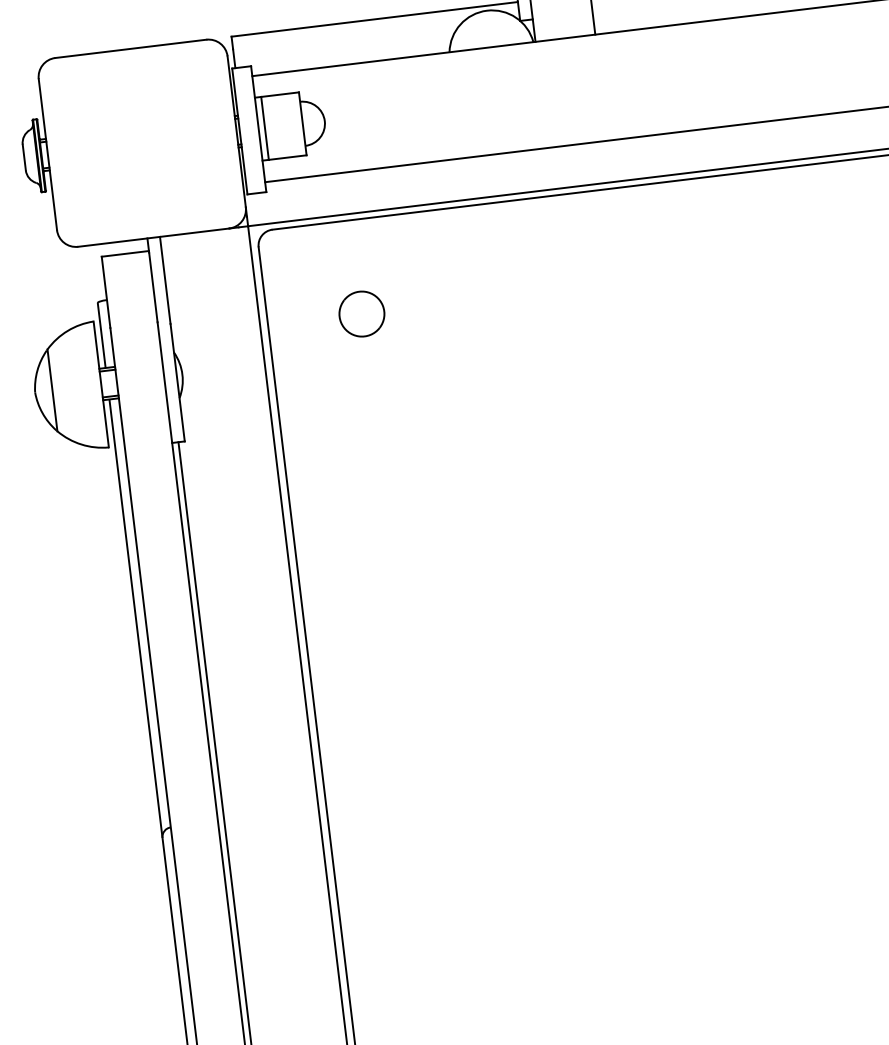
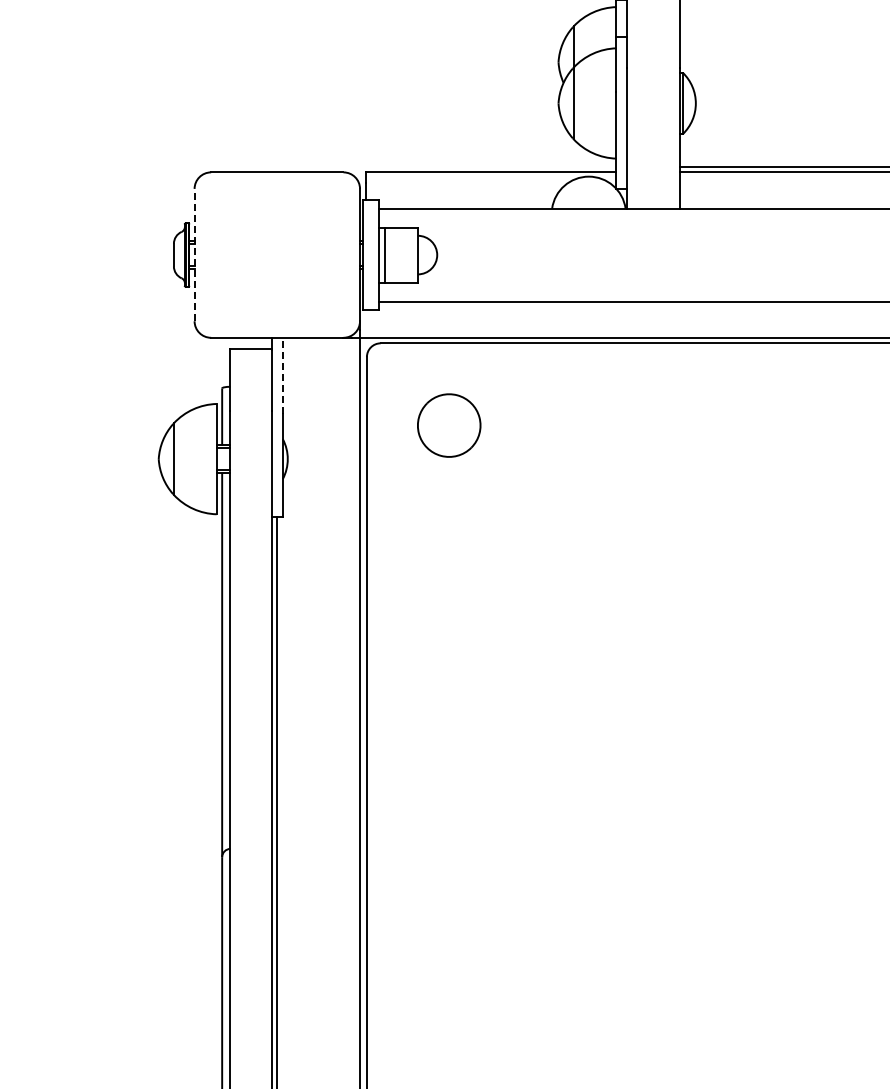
line: (47, 154) -> (194, 254), solid -> dashed
line: (164, 279) -> (282, 375), solid -> dashed
part: (361, 314) -> (448, 425), size x1.6

